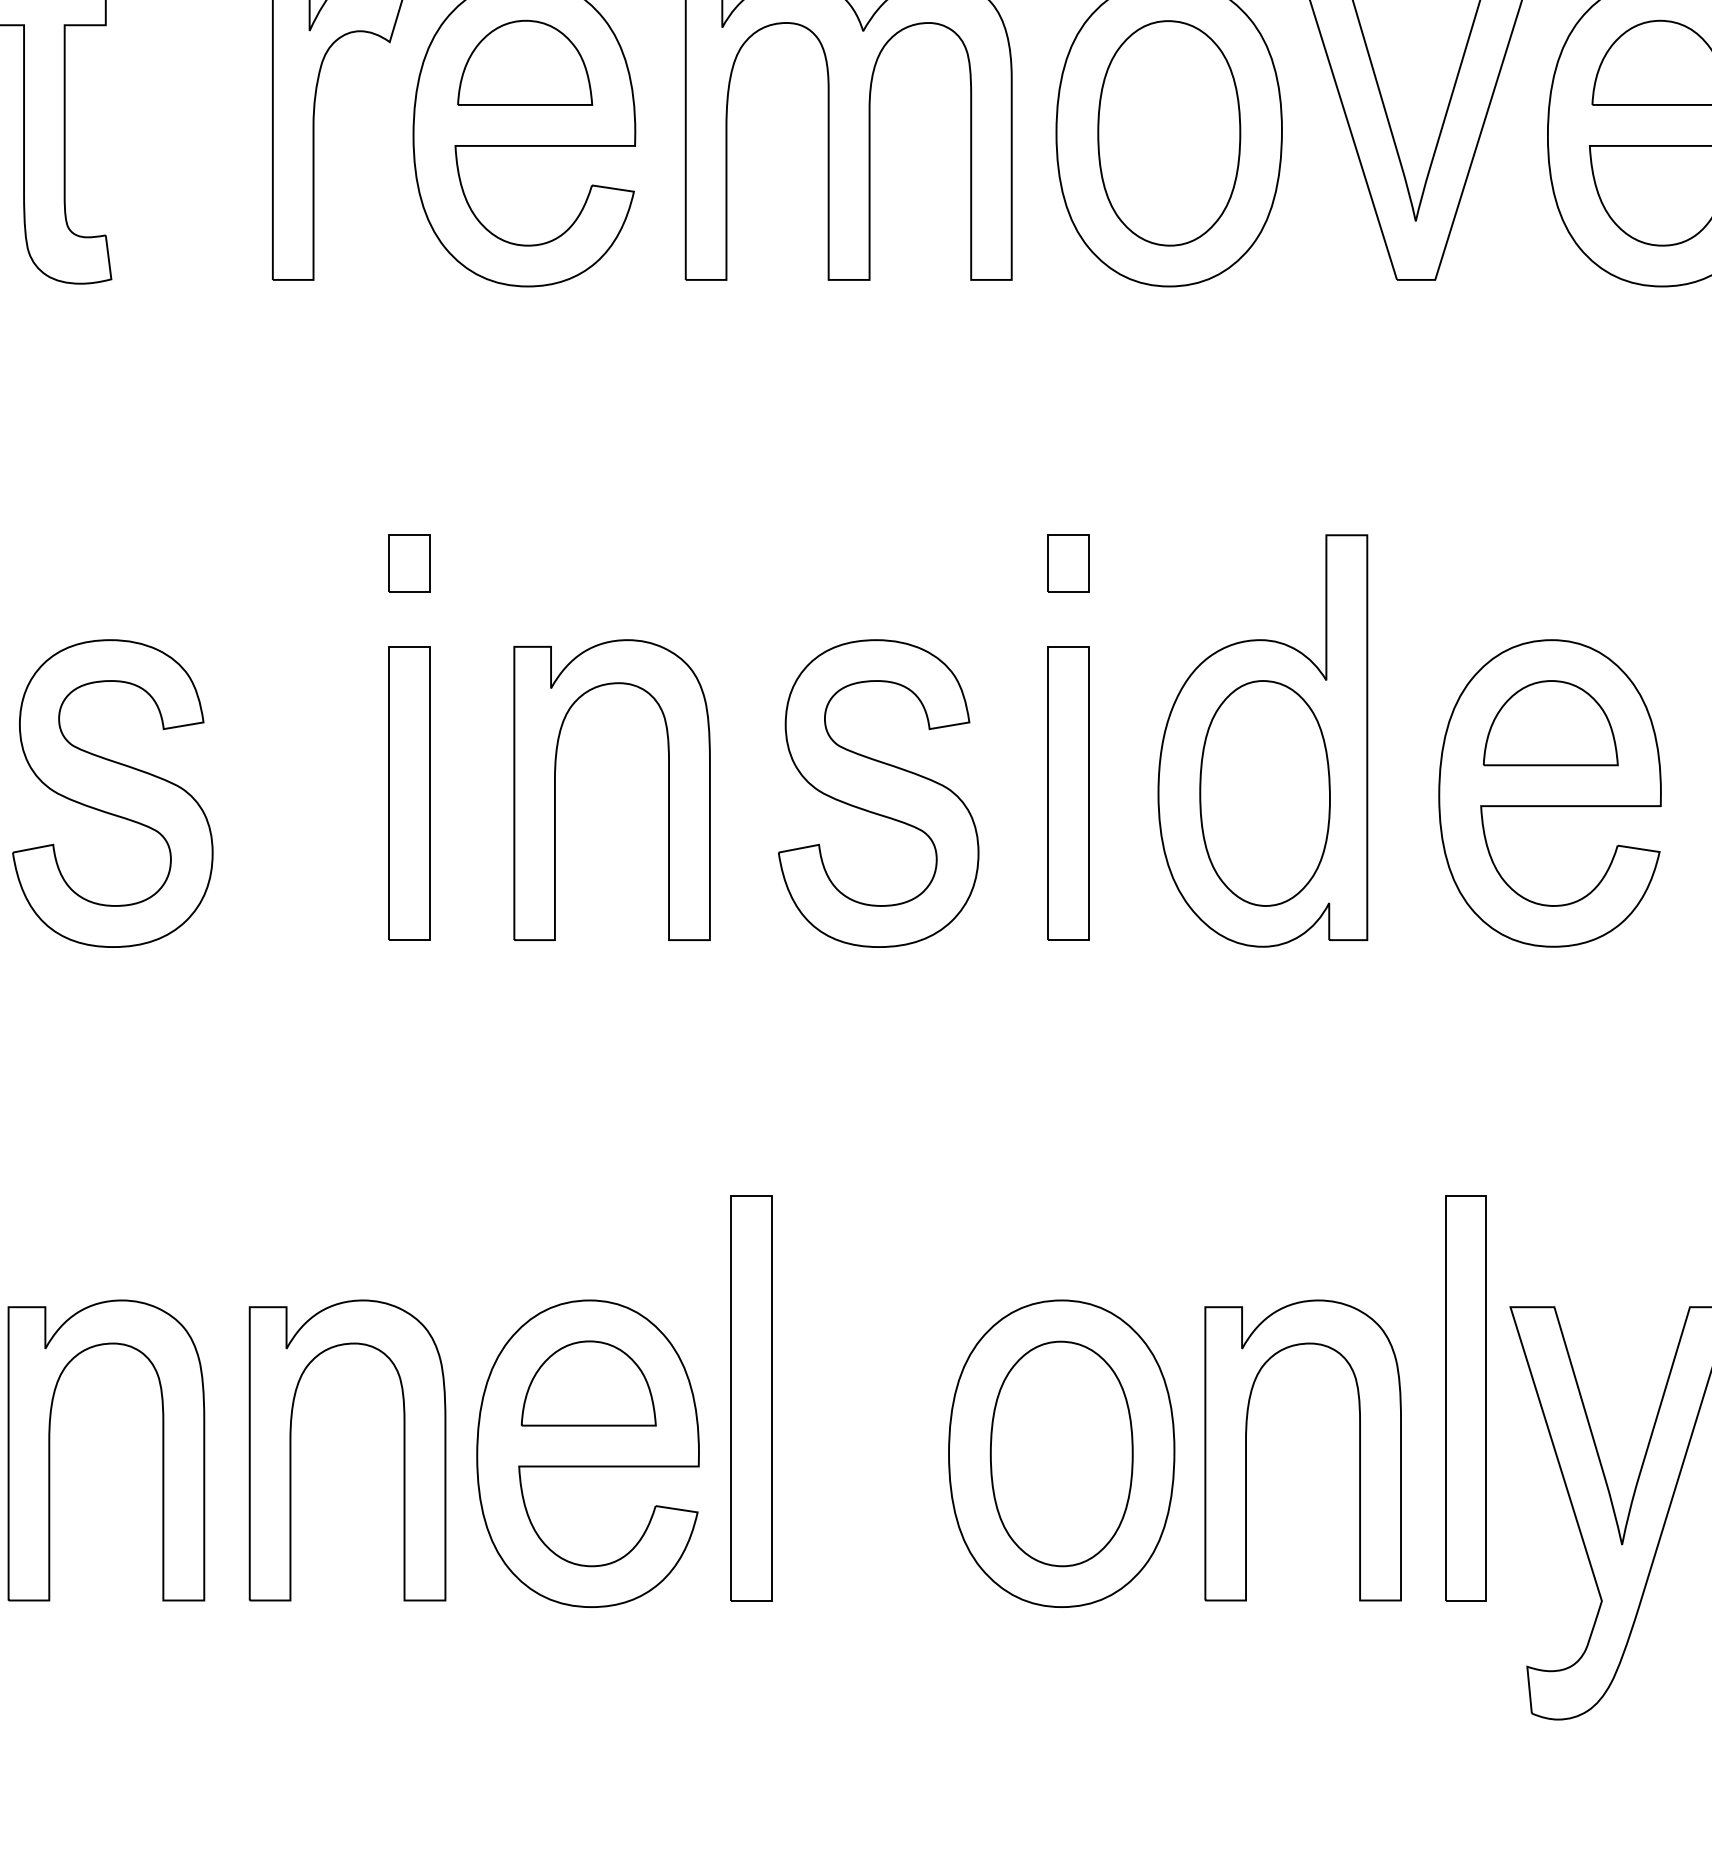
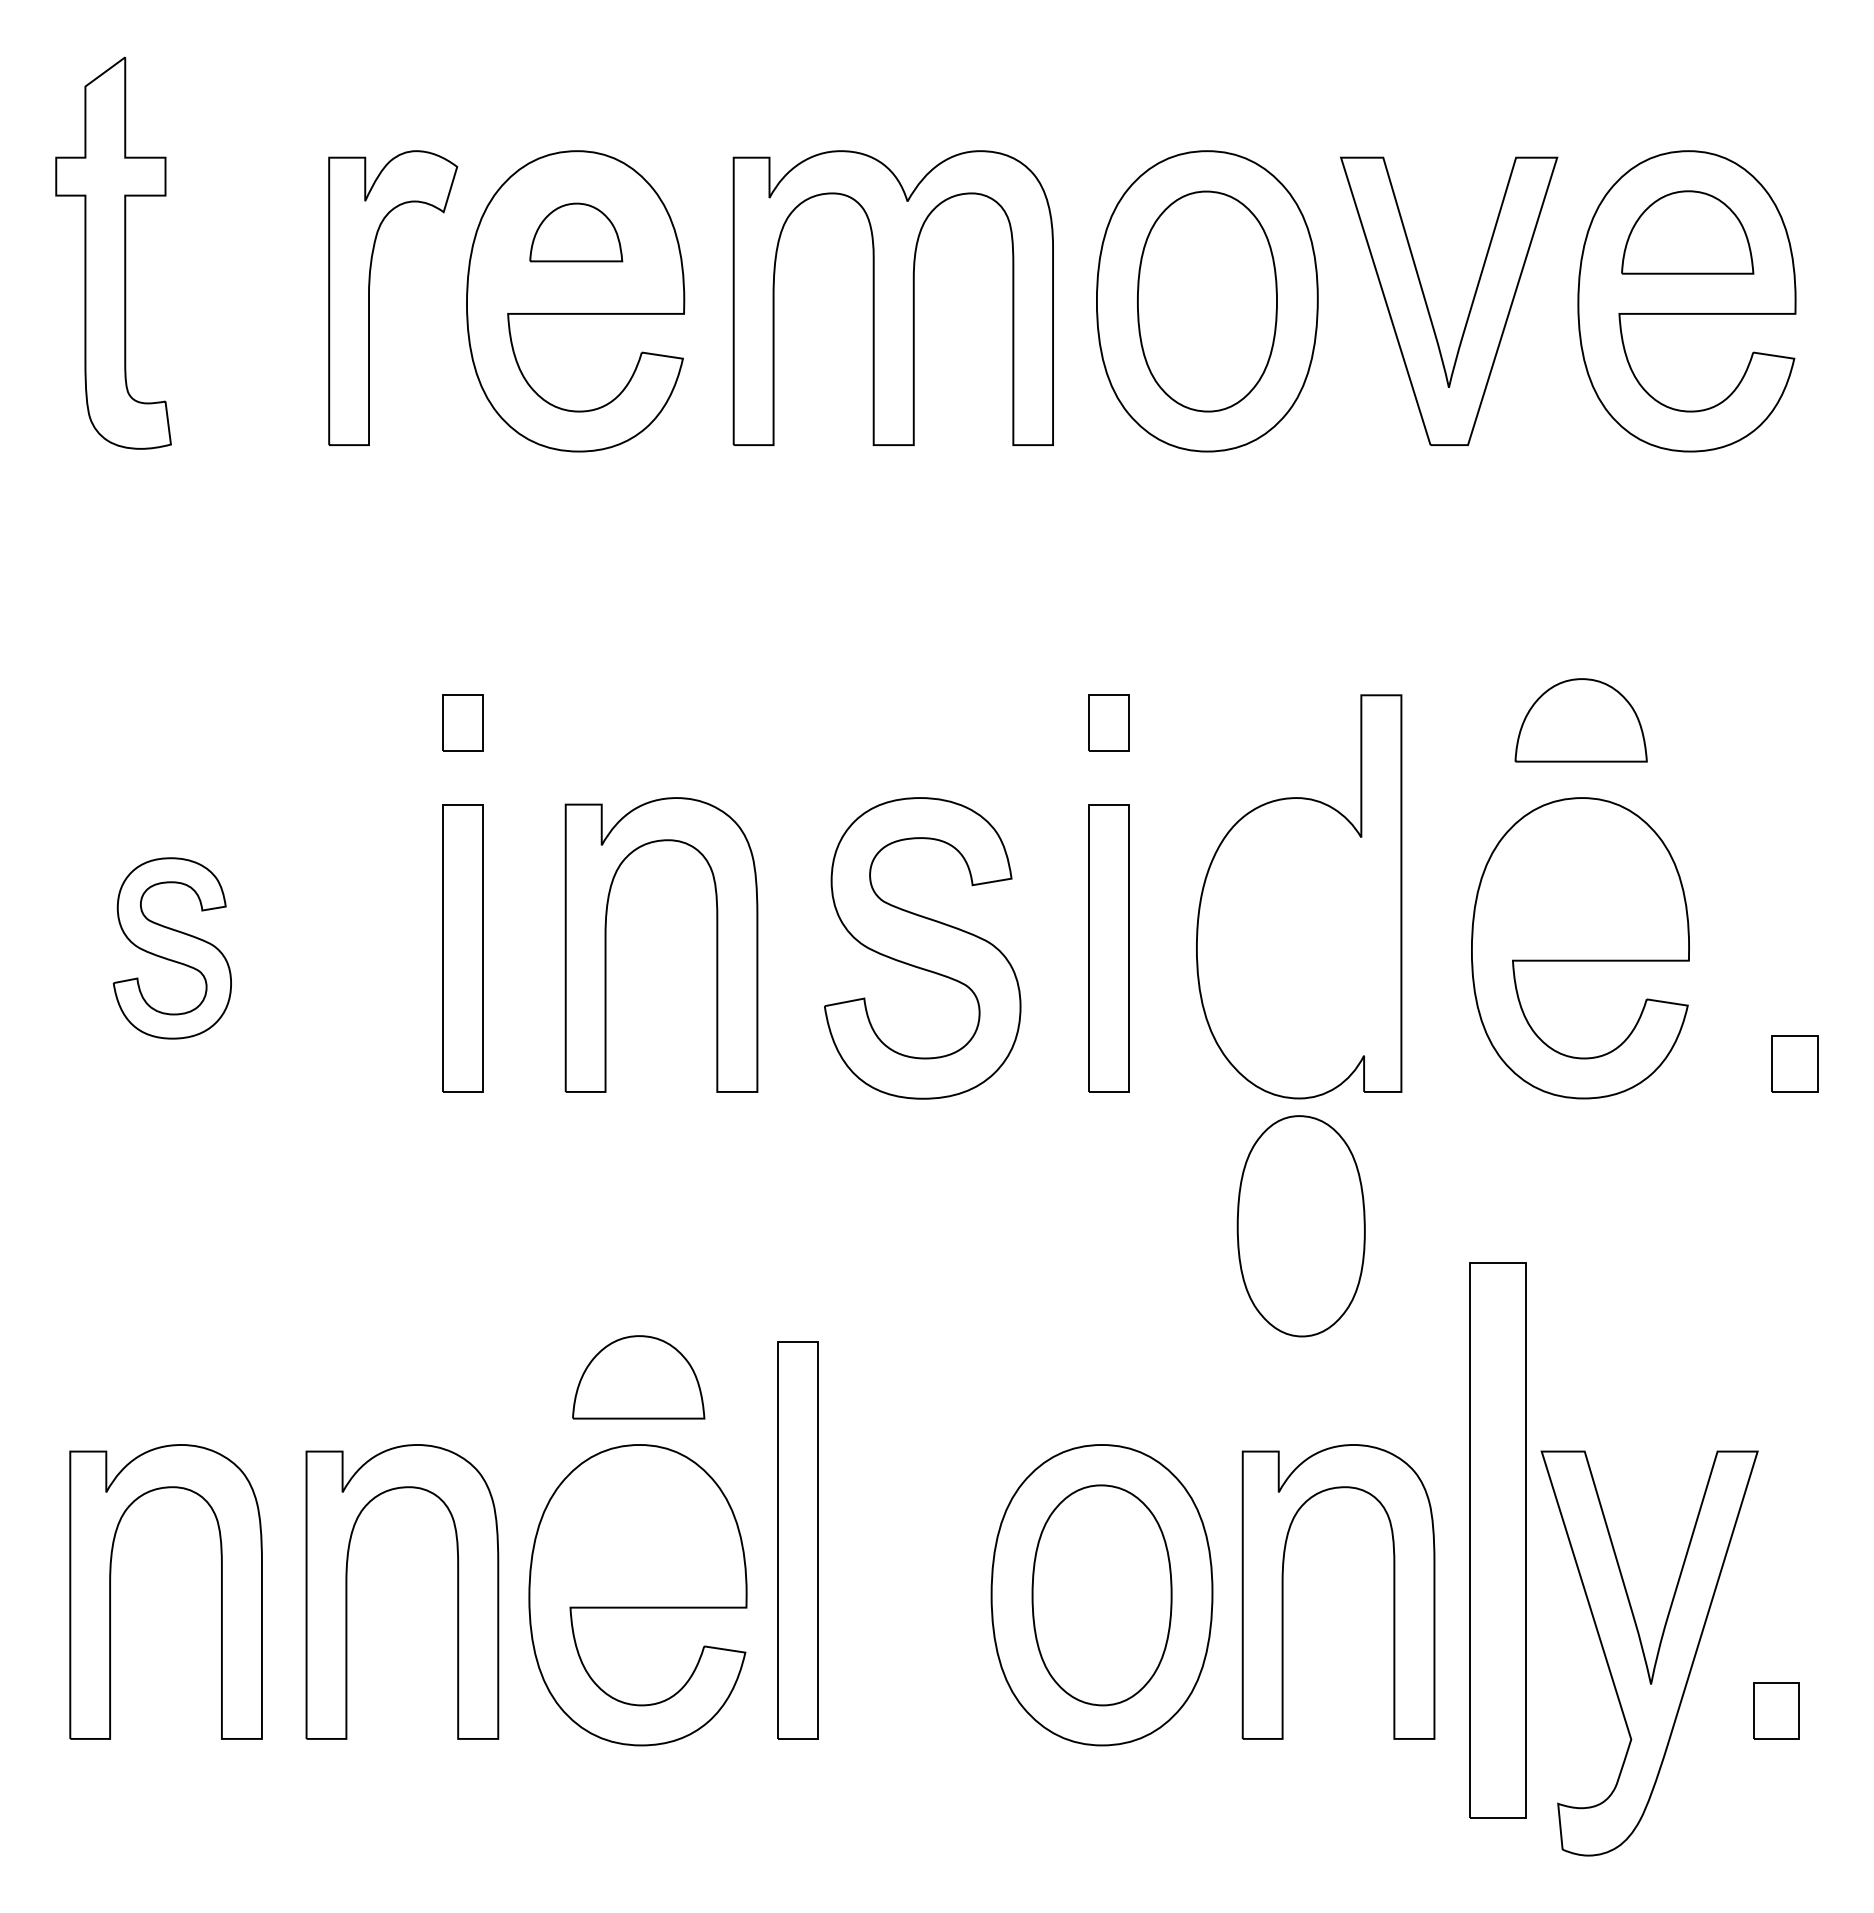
part: (524, 62) -> (575, 232), size x0.7
part: (1550, 723) -> (1580, 720), moved
part: (112, 793) -> (172, 948), size x0.6
part: (1264, 793) -> (1300, 1226), moved
part: (588, 1383) -> (638, 1377), moved
part: (1465, 1397) -> (1497, 1540), size x1.4

